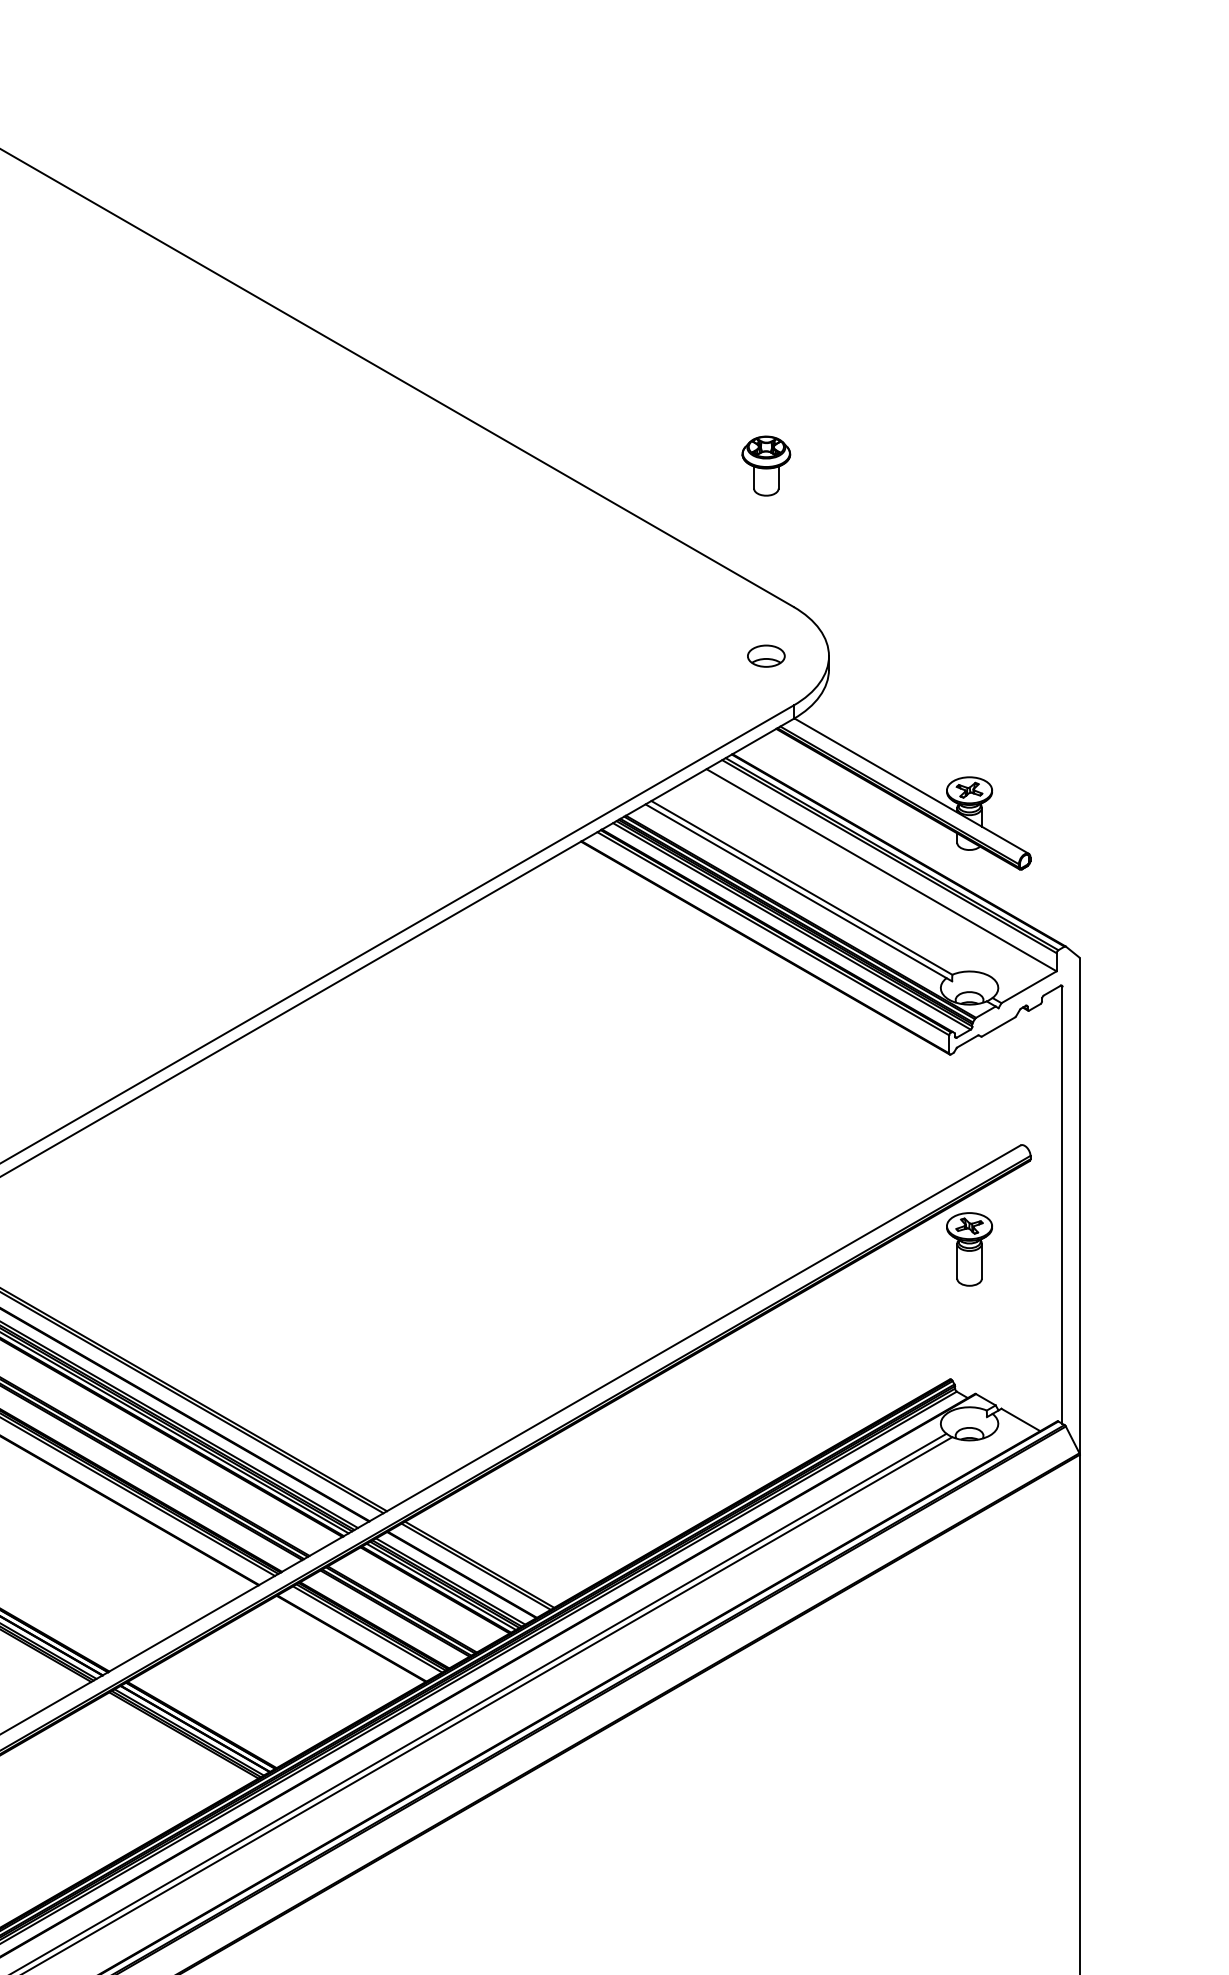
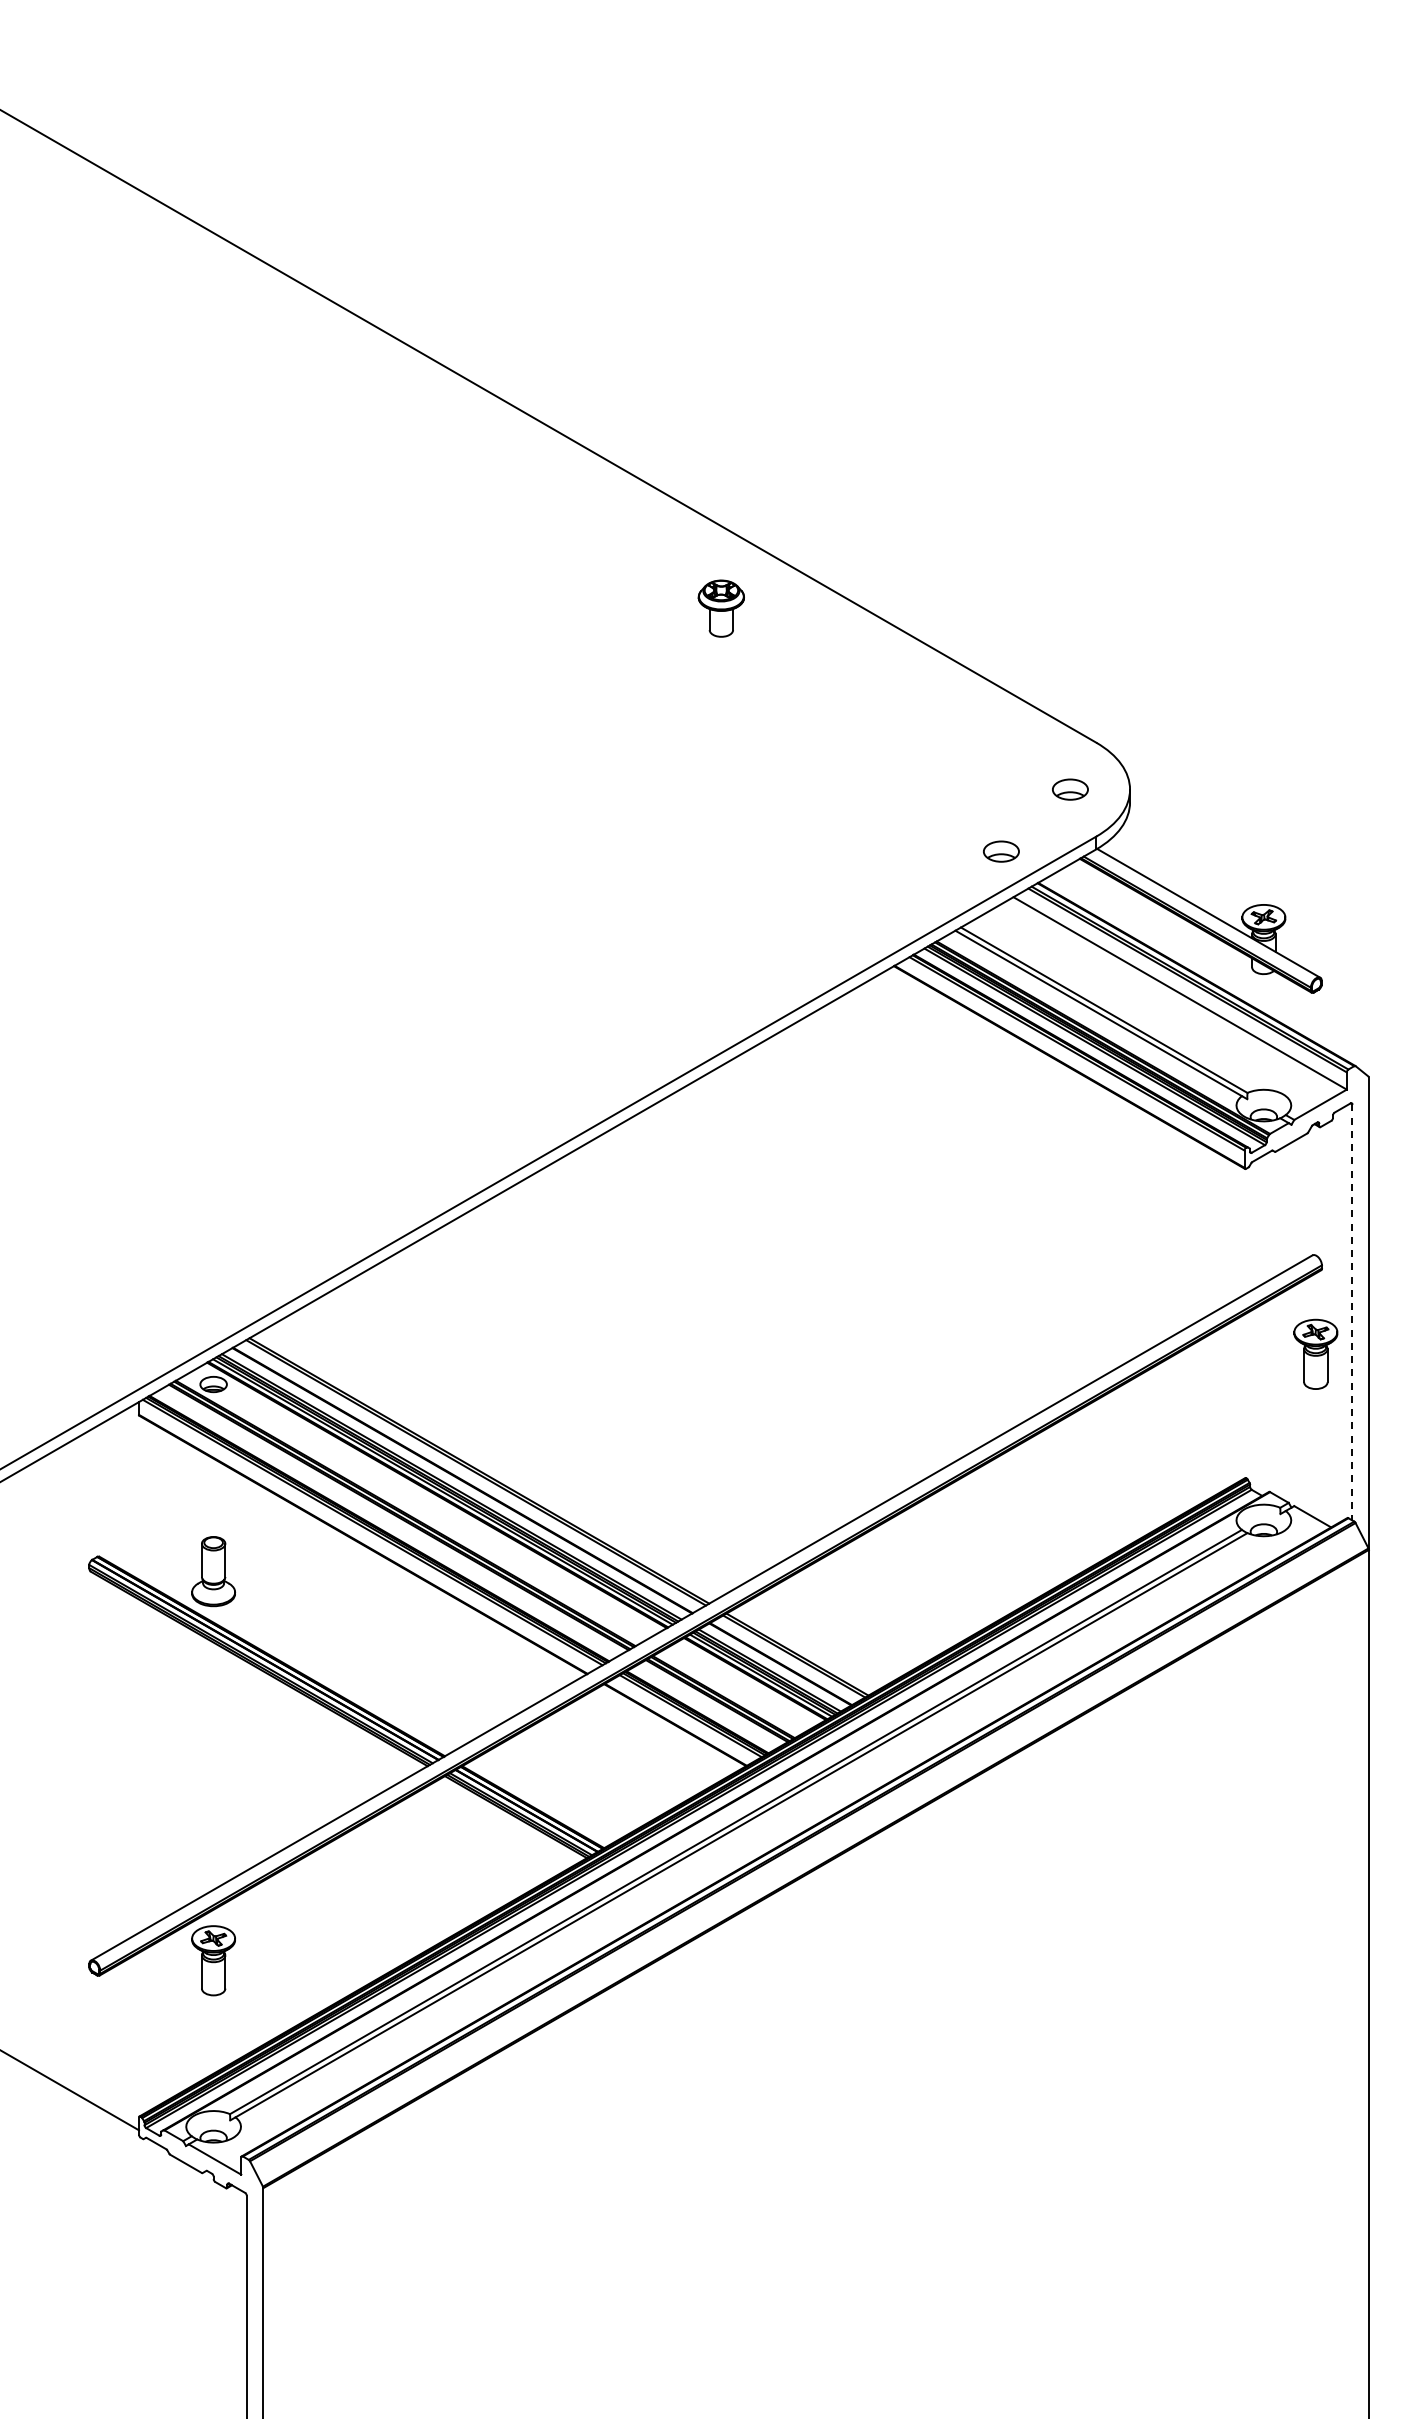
part: (765, 465) -> (720, 608), moved
part: (693, 721) -> (1001, 851), added
line: (1062, 1205) -> (1352, 1312), solid -> dashed
part: (969, 1248) -> (1315, 1353), moved

